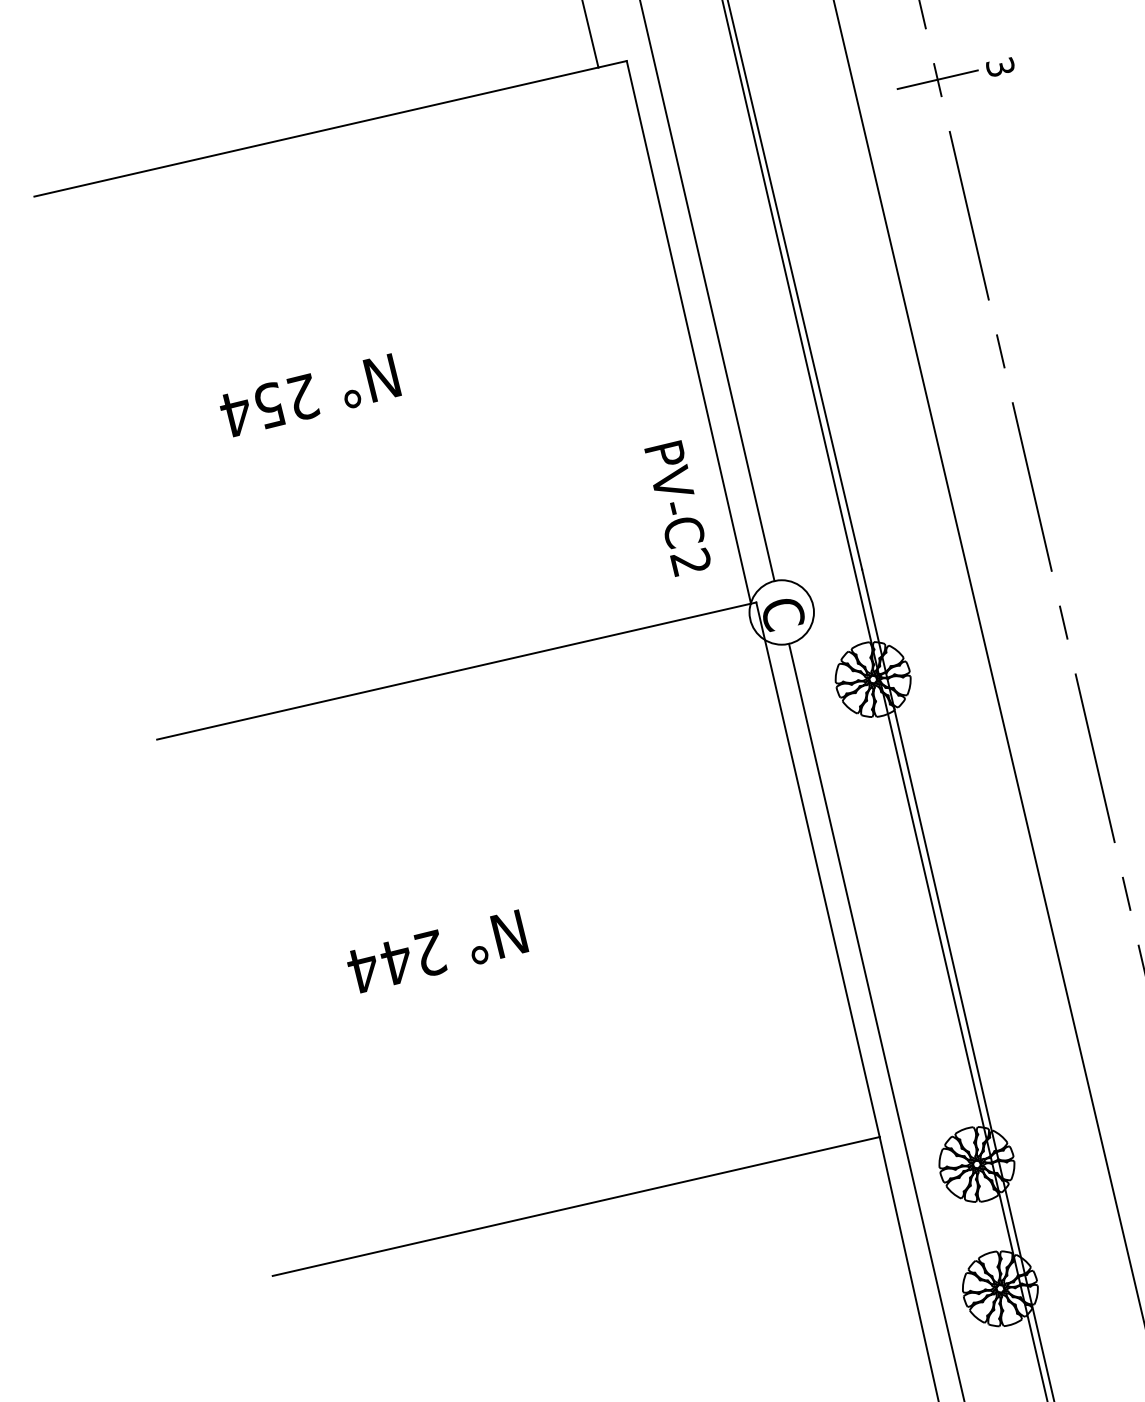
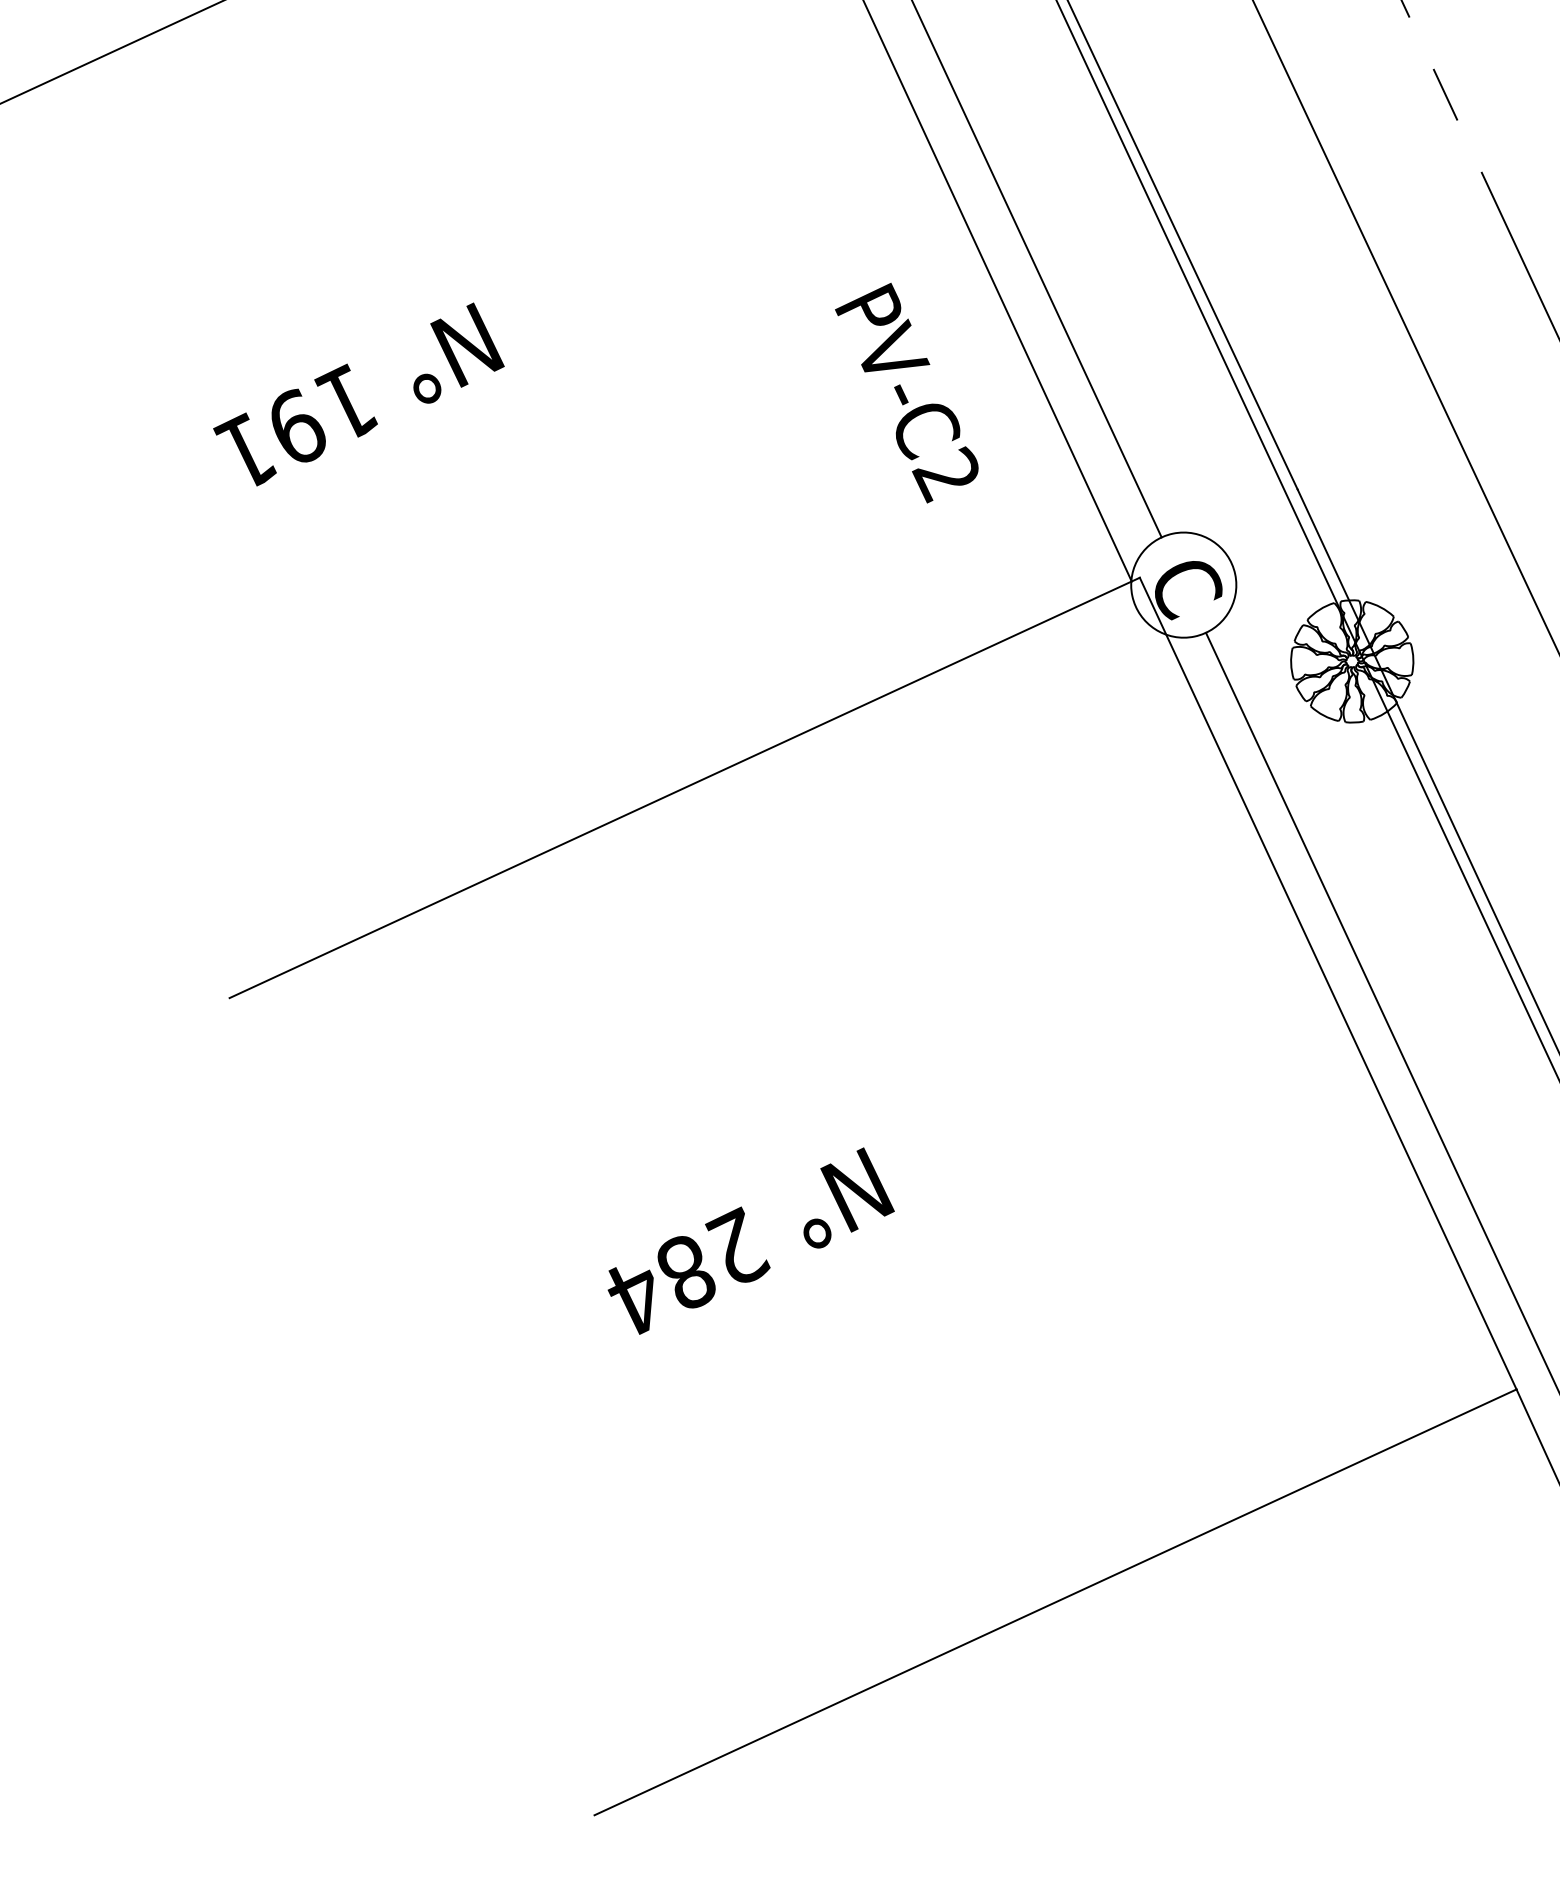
text: (269, 405) -> (296, 427), 254 -> 191
text: (677, 508) -> (907, 393), moved
text: (396, 962) -> (686, 1273), 244 -> 284

